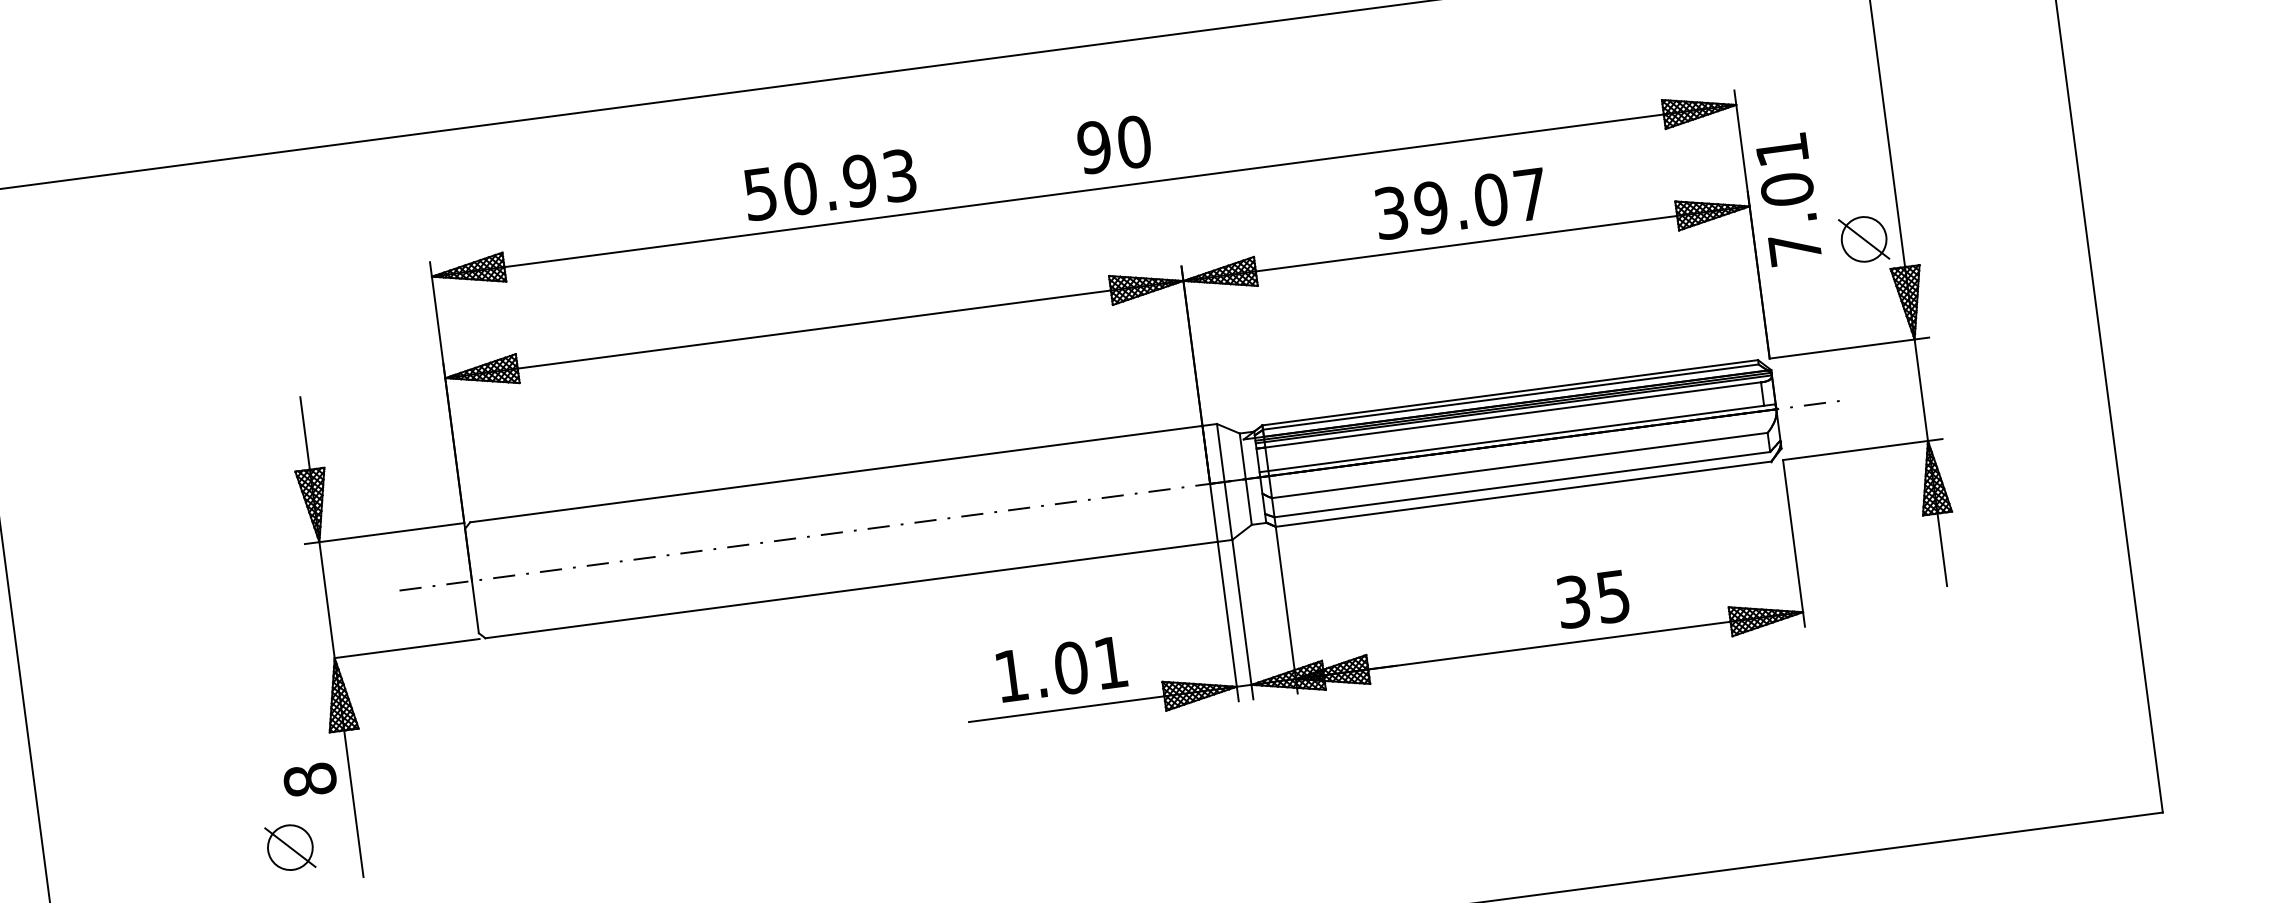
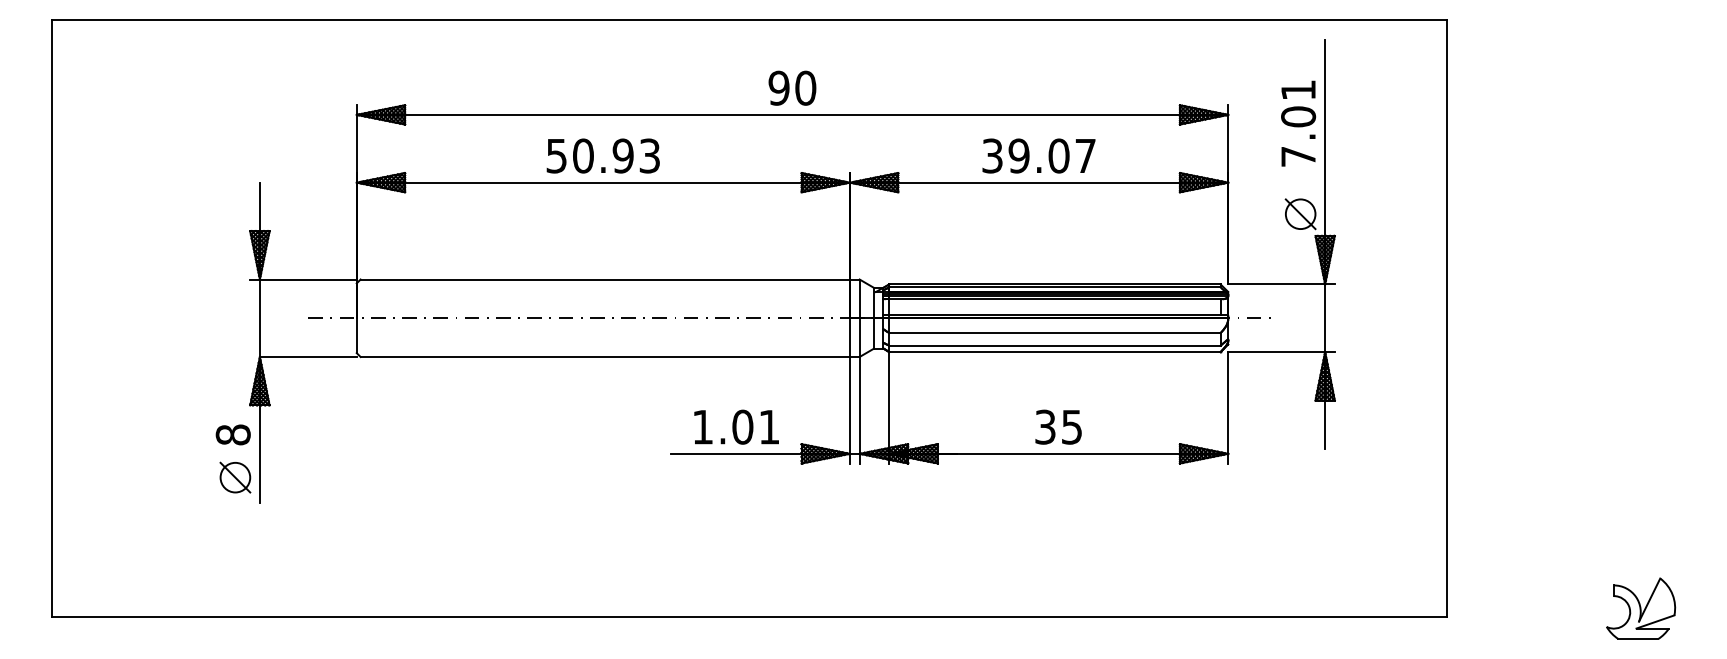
text: (1114, 143) -> (792, 87), moved
text: (828, 184) -> (602, 155), moved
text: (1788, 199) -> (1298, 123), moved
text: (1592, 598) -> (1058, 426), moved
part: (290, 847) -> (235, 477), moved

